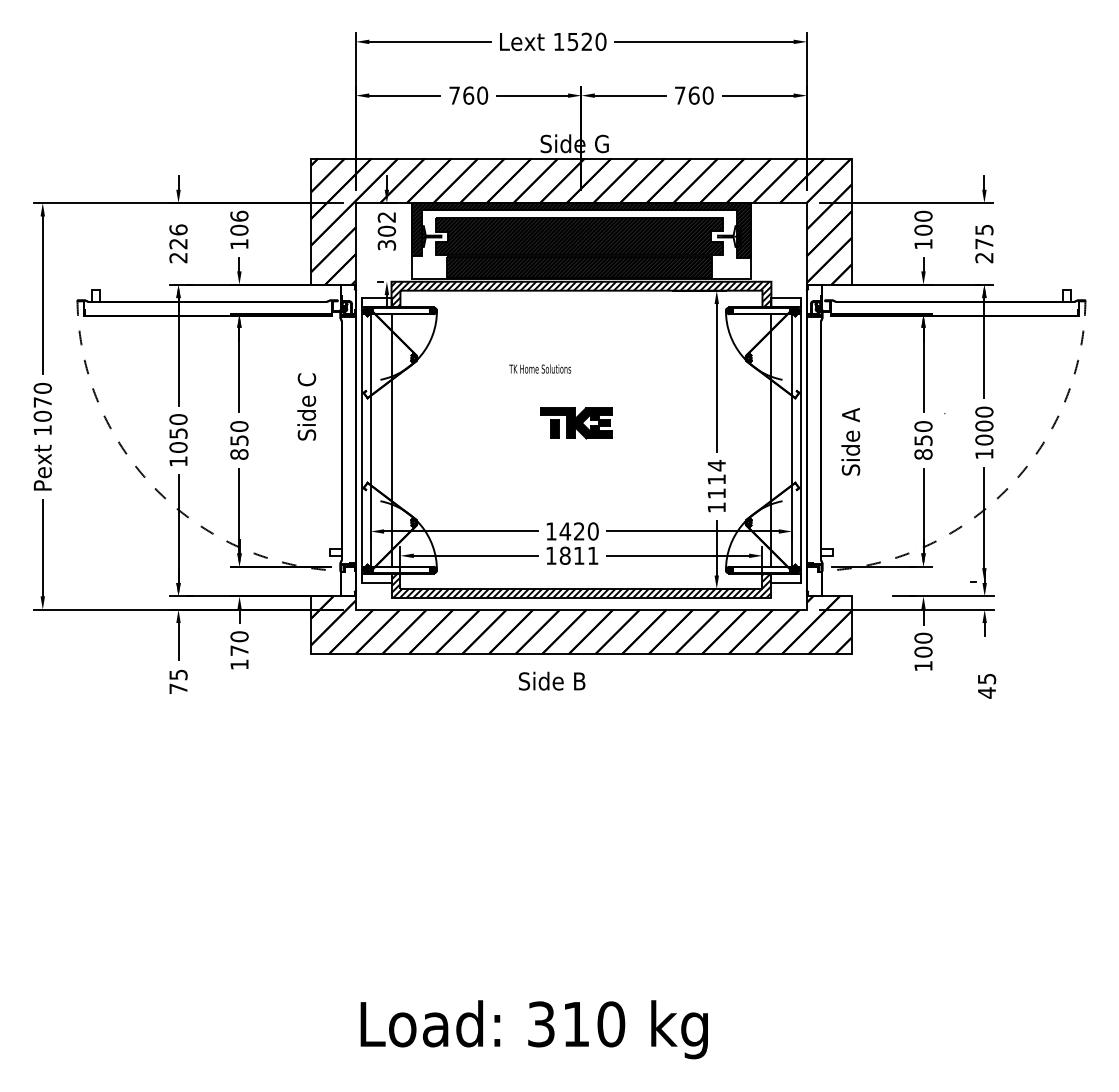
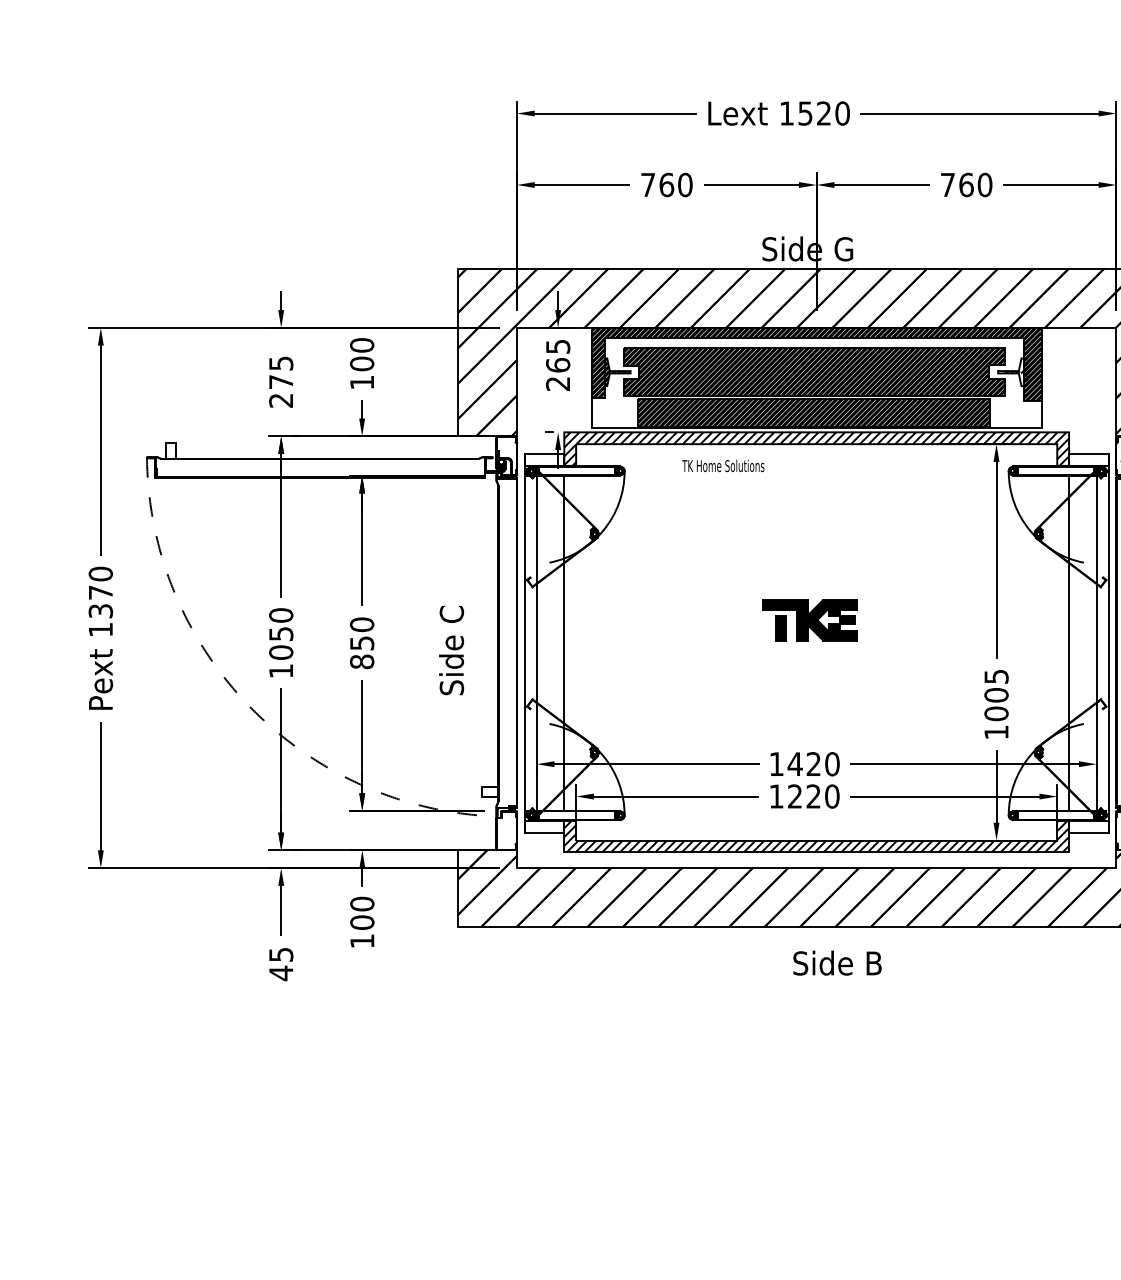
text: (239, 215) -> (362, 344), 106 -> 100
text: (386, 231) -> (557, 365), 302 -> 265
text: (178, 236) -> (281, 372), 226 -> 275
text: (540, 368) -> (723, 465), moved
text: (306, 406) -> (451, 649), moved
text: (42, 415) -> (100, 610), 1070 -> 1370
text: (716, 479) -> (996, 695), 1114 -> 1005
text: (578, 555) -> (812, 796), 1811 -> 1220
text: (239, 650) -> (362, 922), 170 -> 100
text: (552, 680) -> (838, 962), moved
text: (178, 688) -> (281, 972), 75 -> 45

